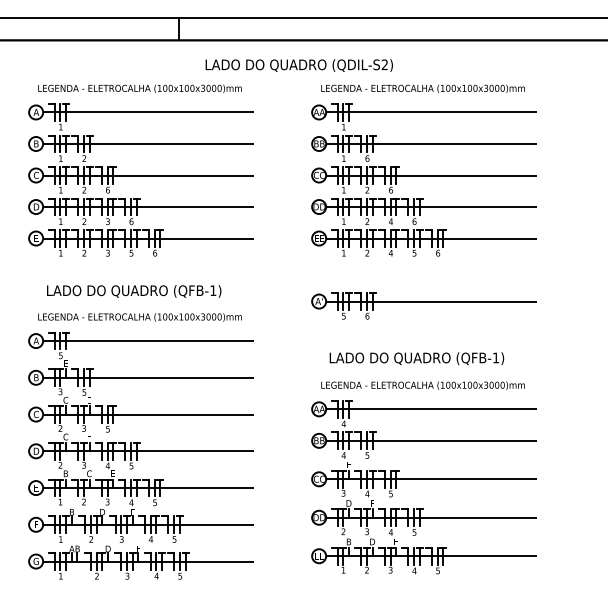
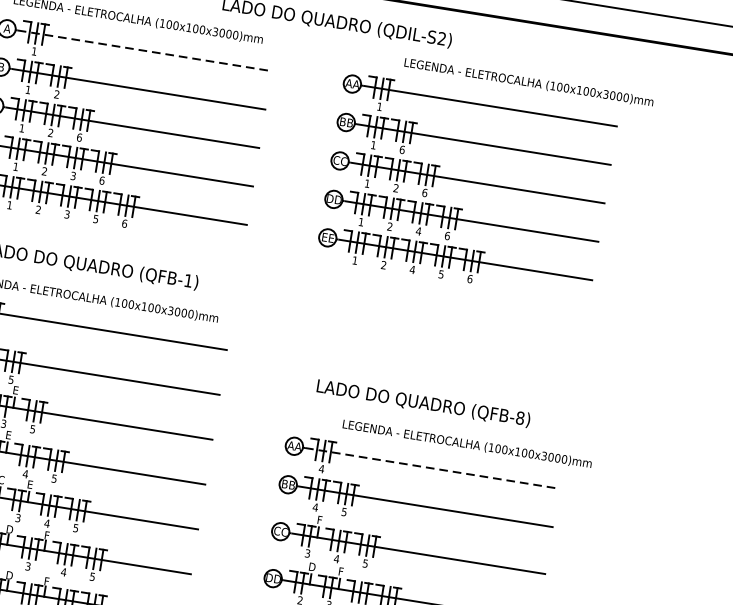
text: (422, 88) -> (528, 82), moved
line: (149, 112) -> (145, 50), solid -> dashed
part: (423, 305) -> (442, 339), removed
text: (495, 357) -> (519, 417), (QFB-1) -> (QFB-8)
text: (422, 385) -> (466, 444), moved
line: (432, 409) -> (432, 468), solid -> dashed

